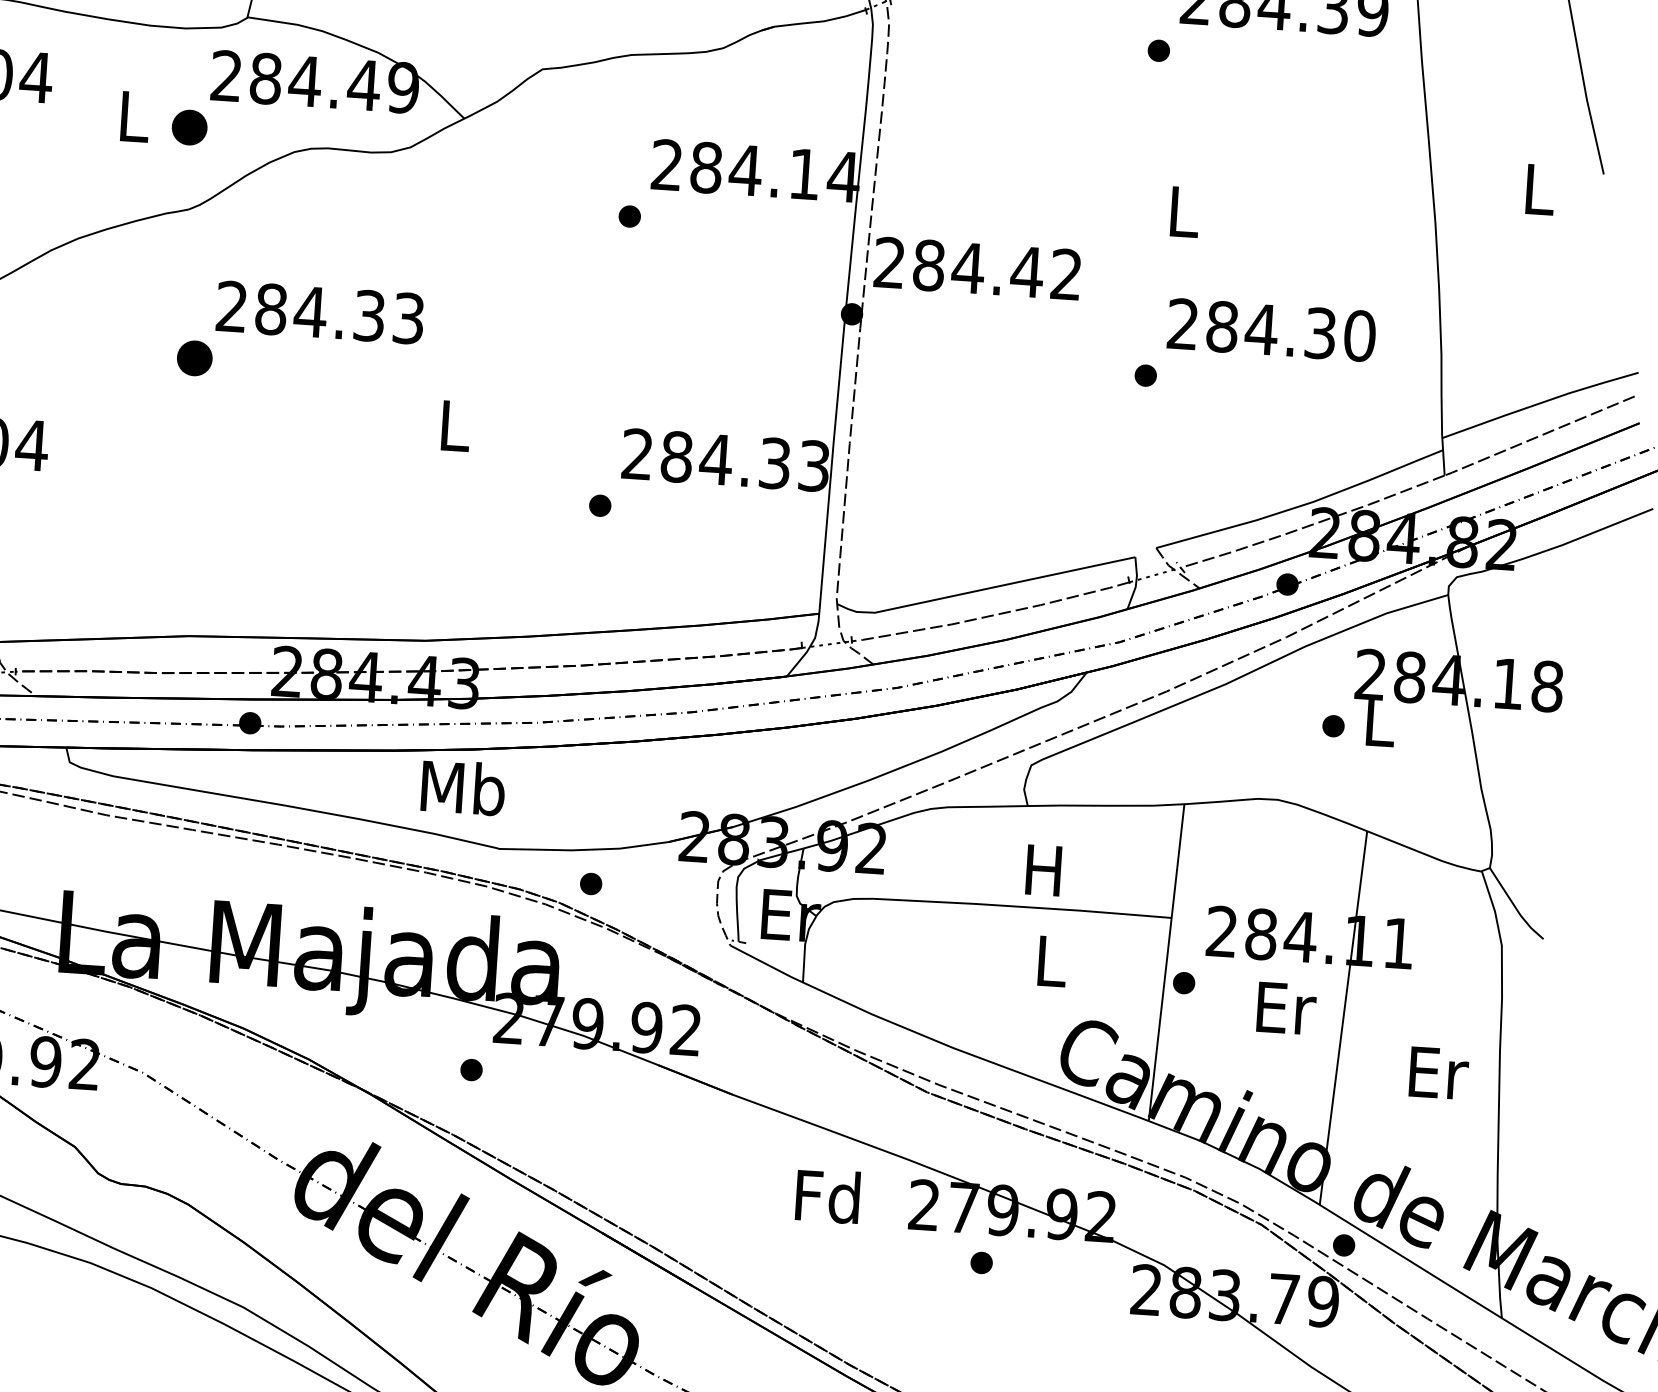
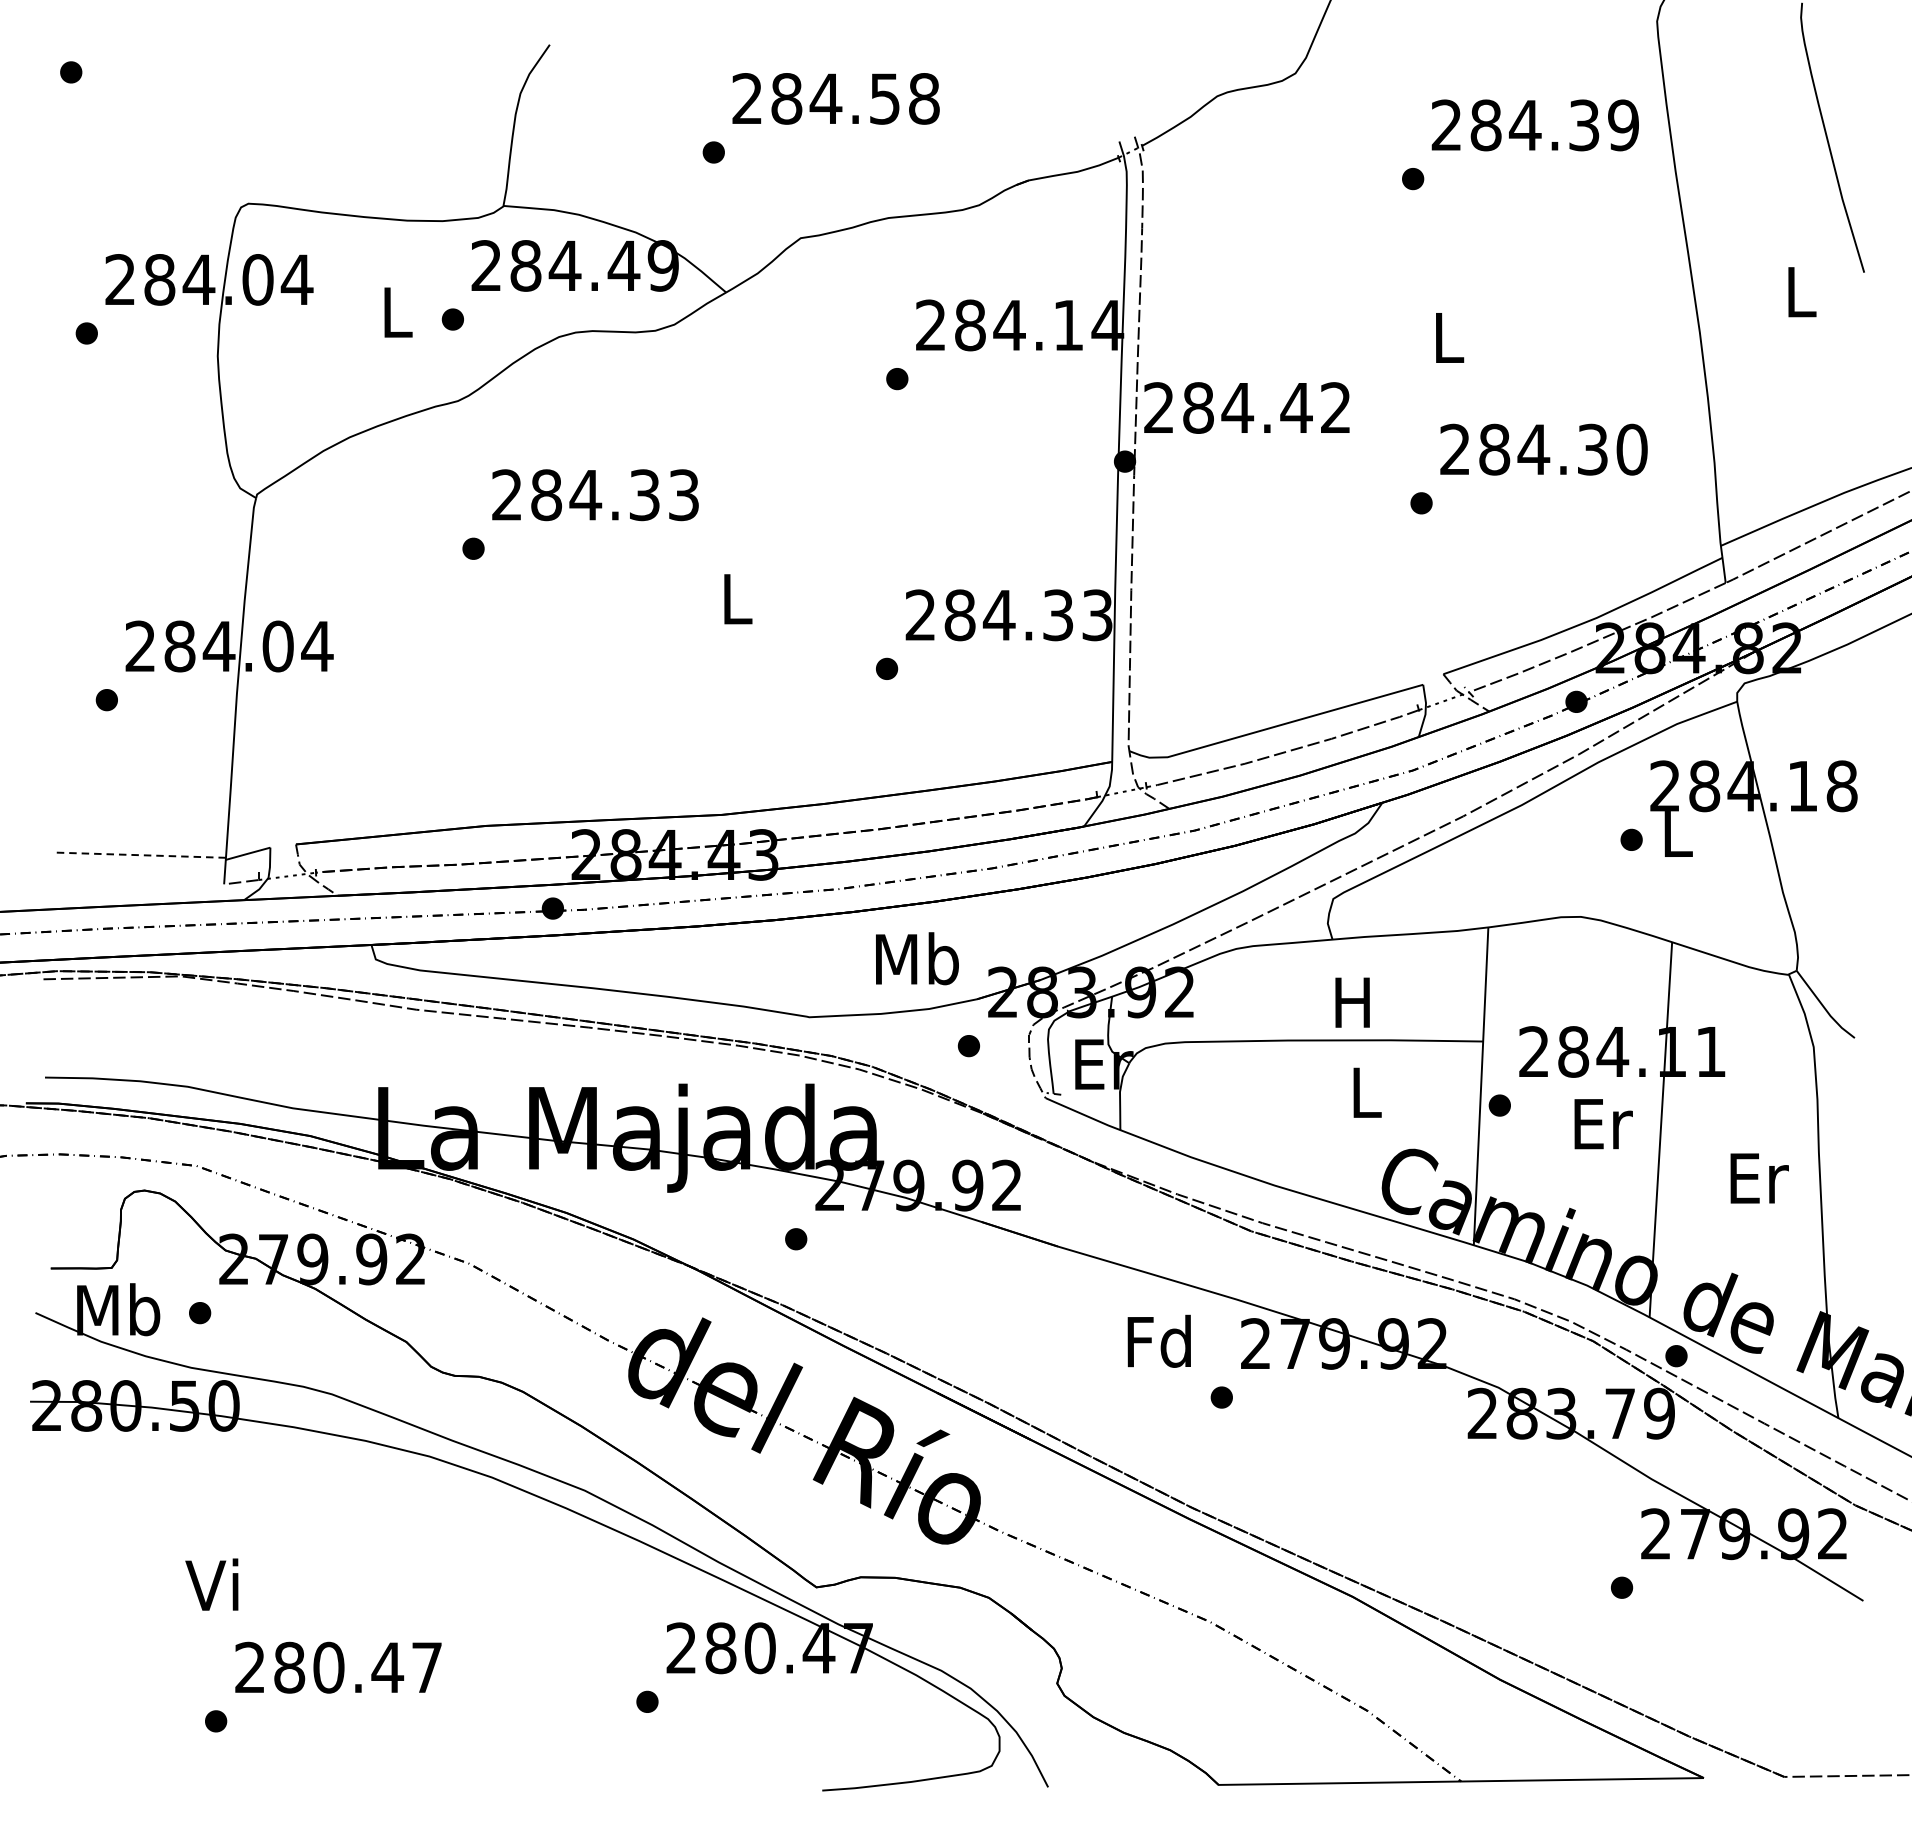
part: (188, 127) -> (452, 319), size x0.62
part: (194, 357) -> (473, 548), size x0.62
text: (463, 787) -> (917, 958), moved
part: (590, 884) -> (968, 1046), moved
part: (981, 1262) -> (1221, 1397), moved

